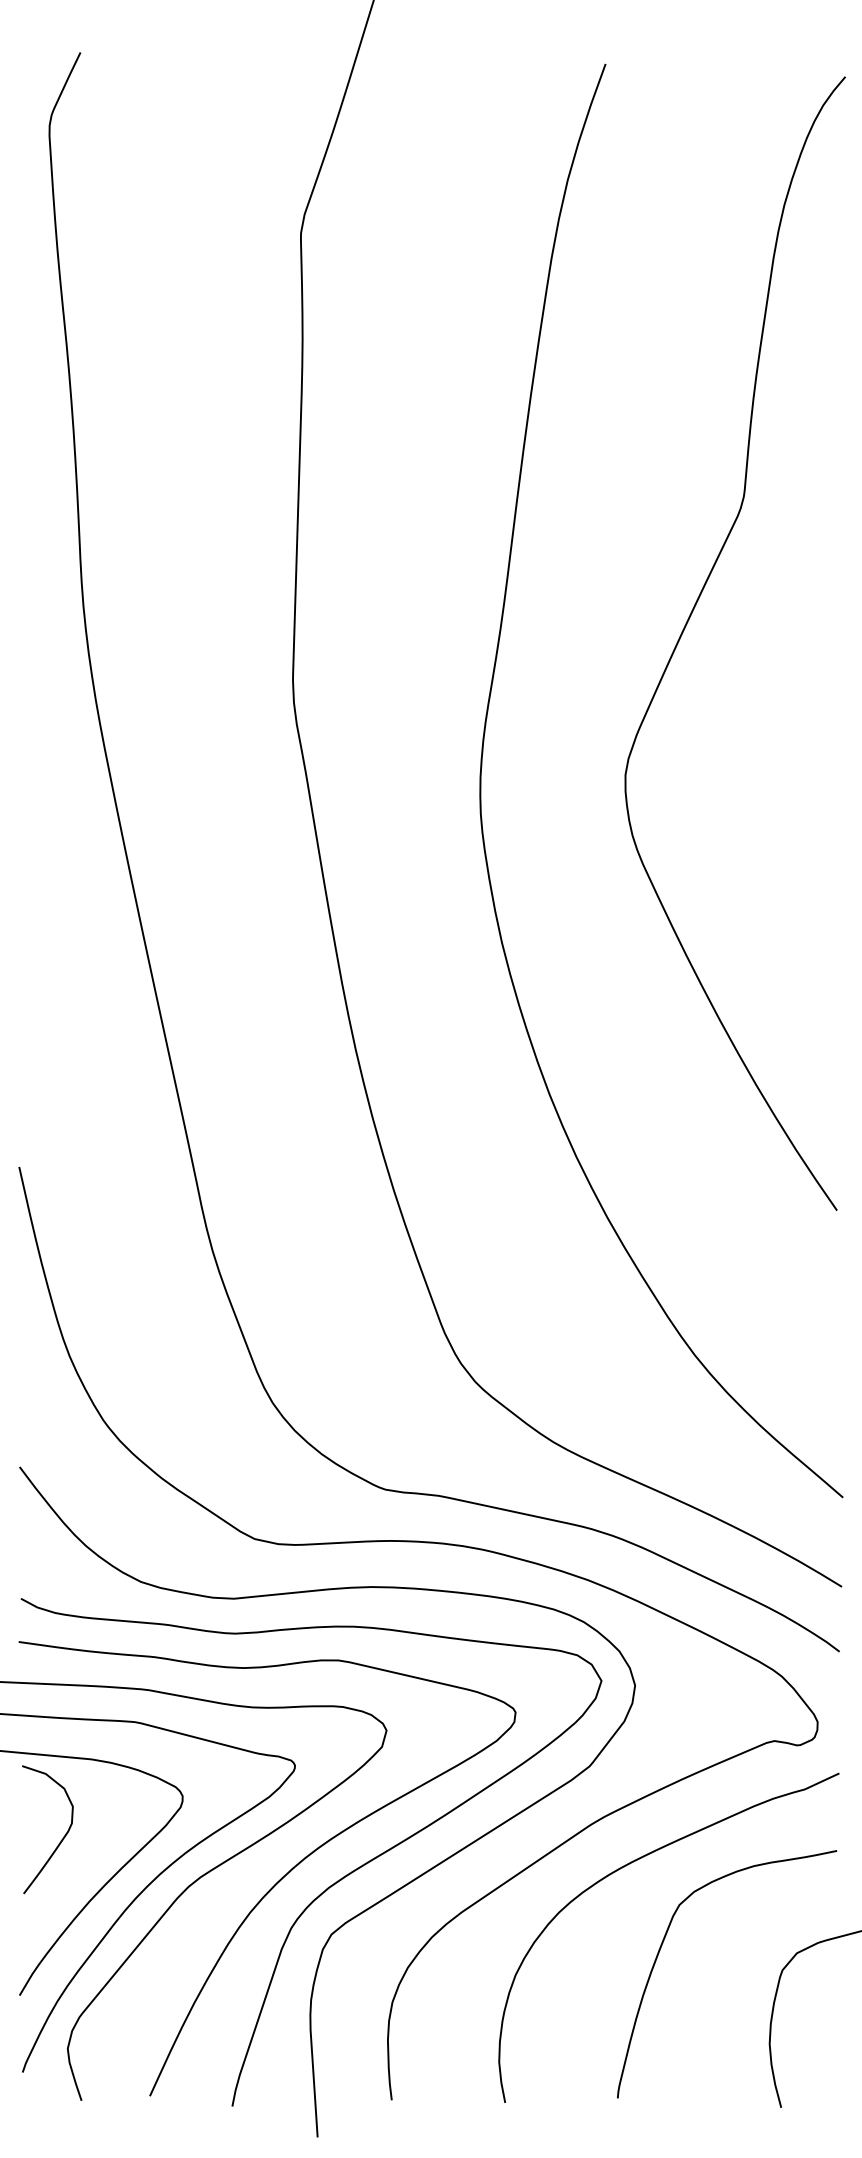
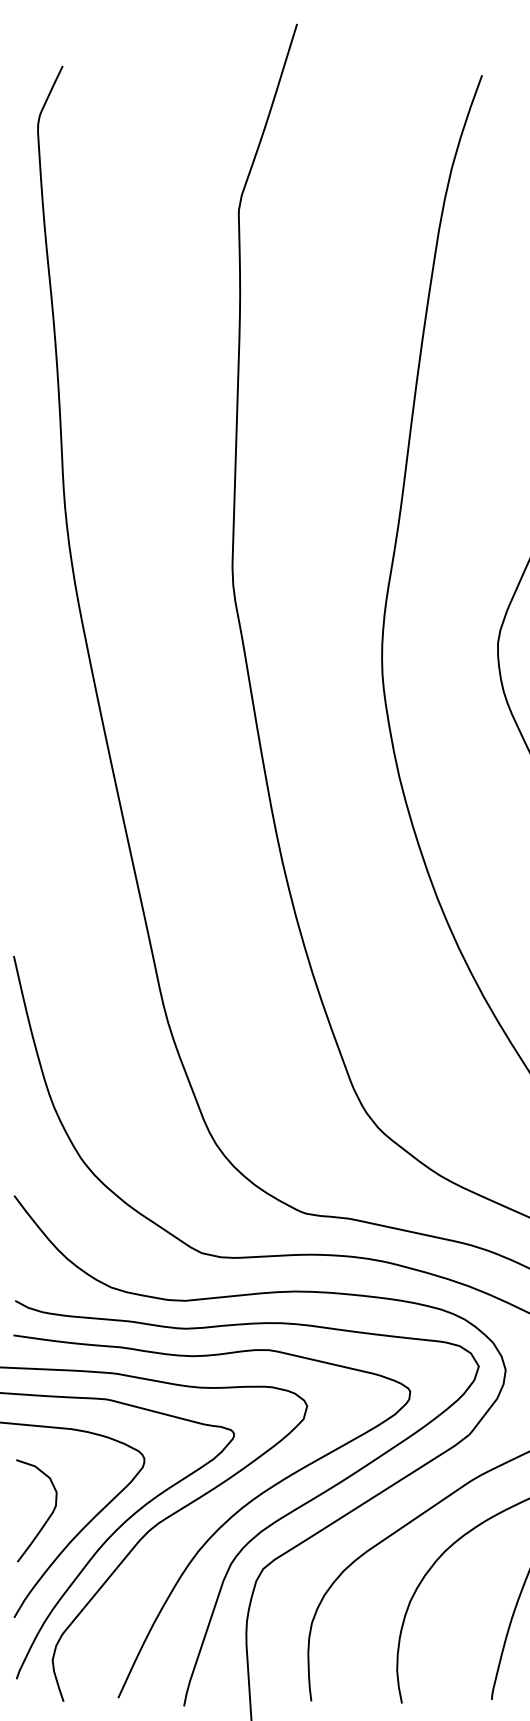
curve: (61, 1839) -> (47, 1518), moved

